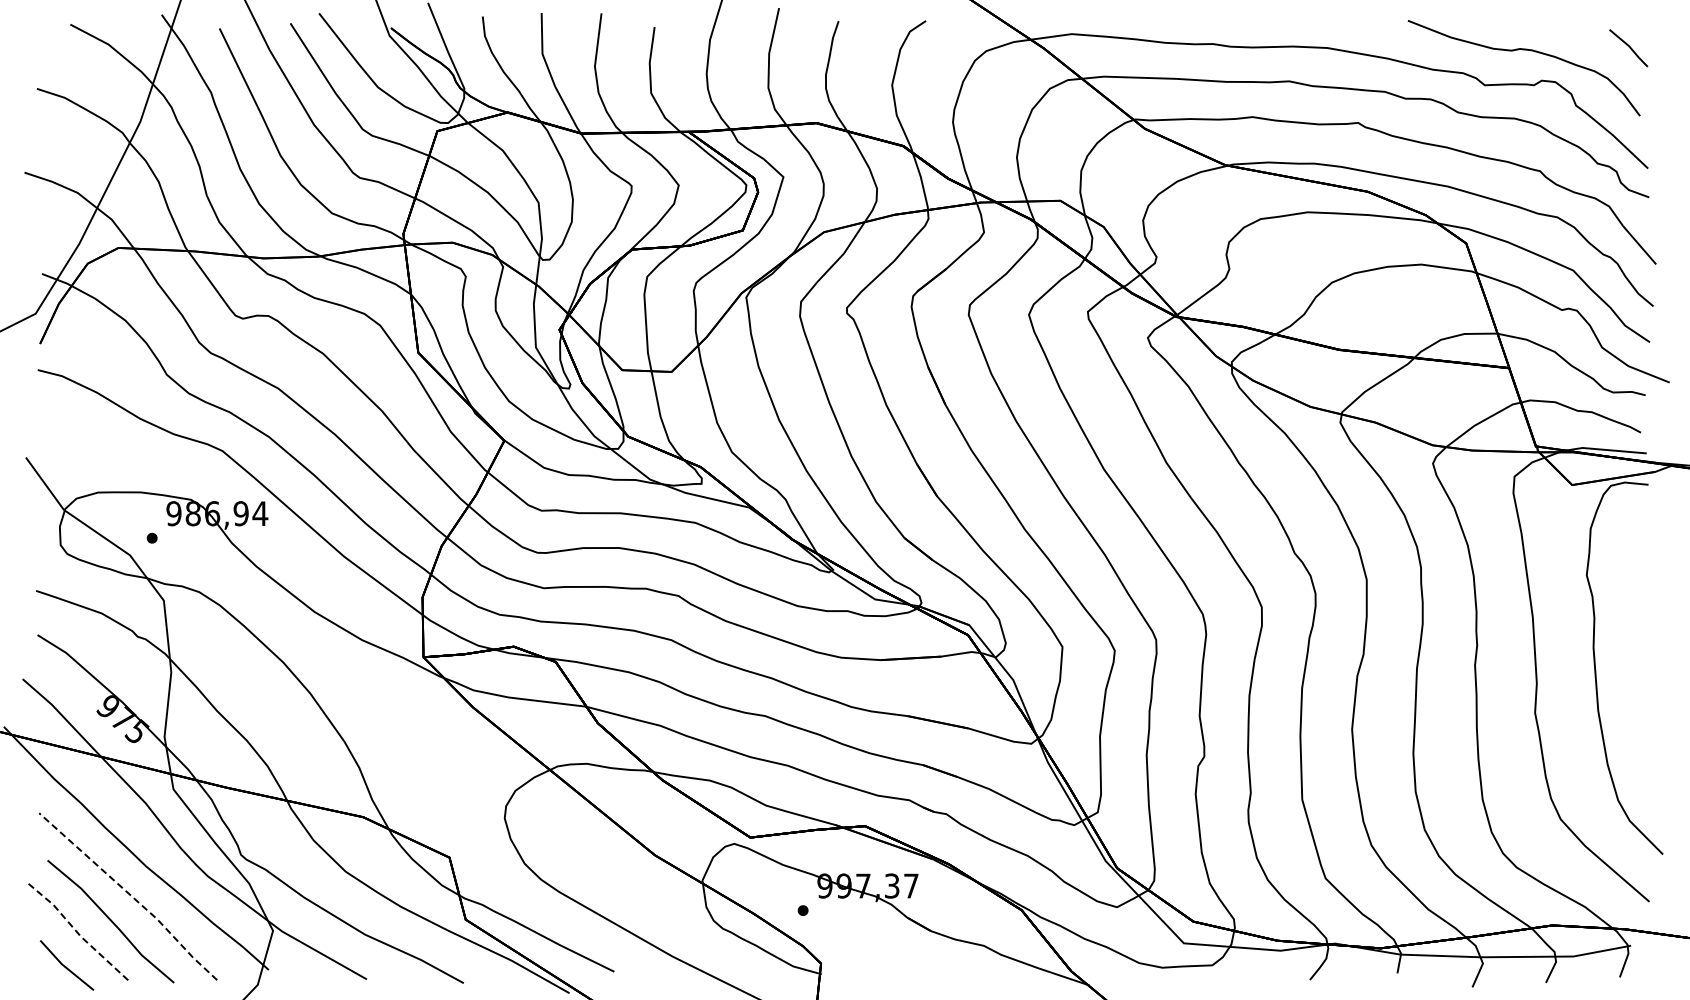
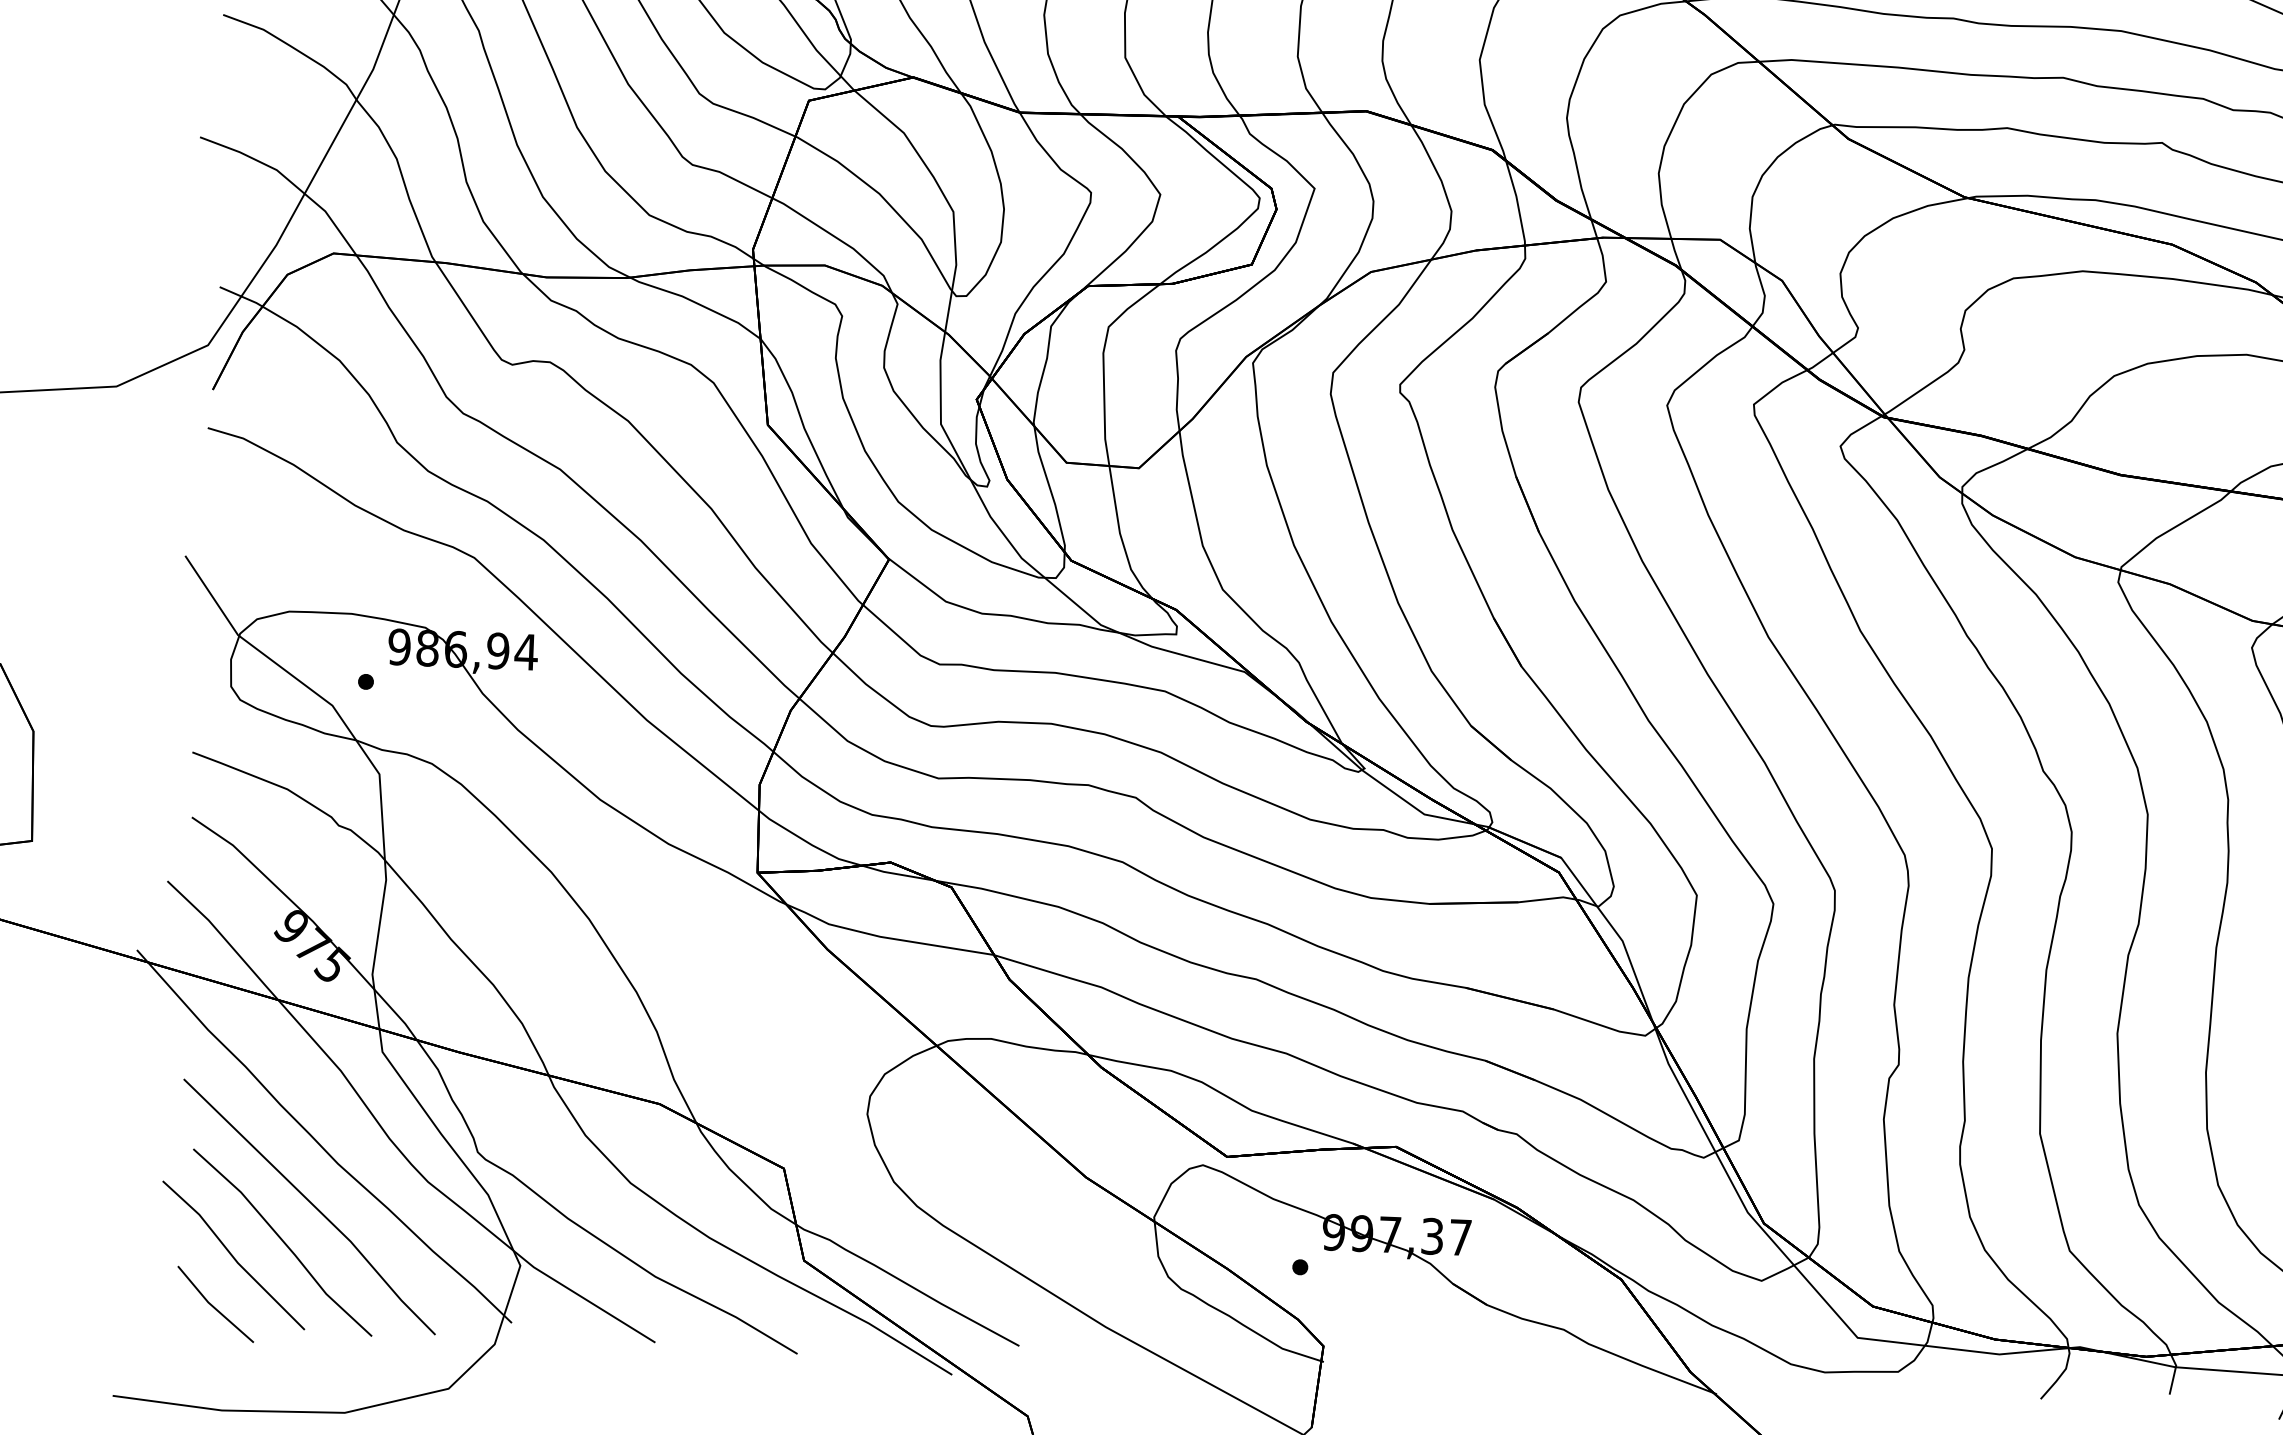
line: (130, 895) -> (313, 1205), dashed -> solid
line: (77, 932) -> (233, 1256), dashed -> solid

